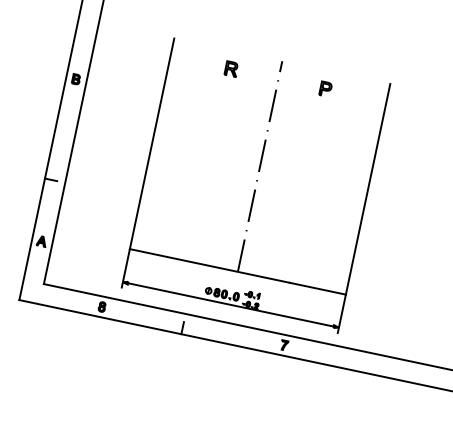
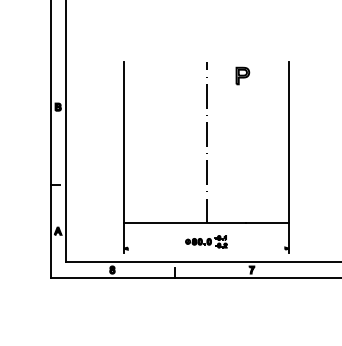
part: (231, 68) -> (170, 75), removed
part: (325, 88) -> (242, 75), size x1.6
line: (230, 304) -> (206, 248), removed

